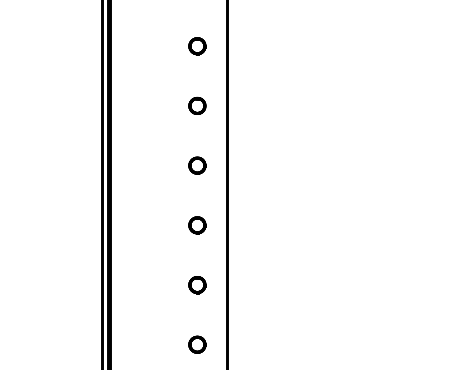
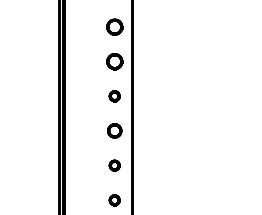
part: (197, 45) -> (114, 26), size x1.6
part: (197, 105) -> (114, 61), size x1.6
part: (197, 224) -> (114, 130), size x1.4

